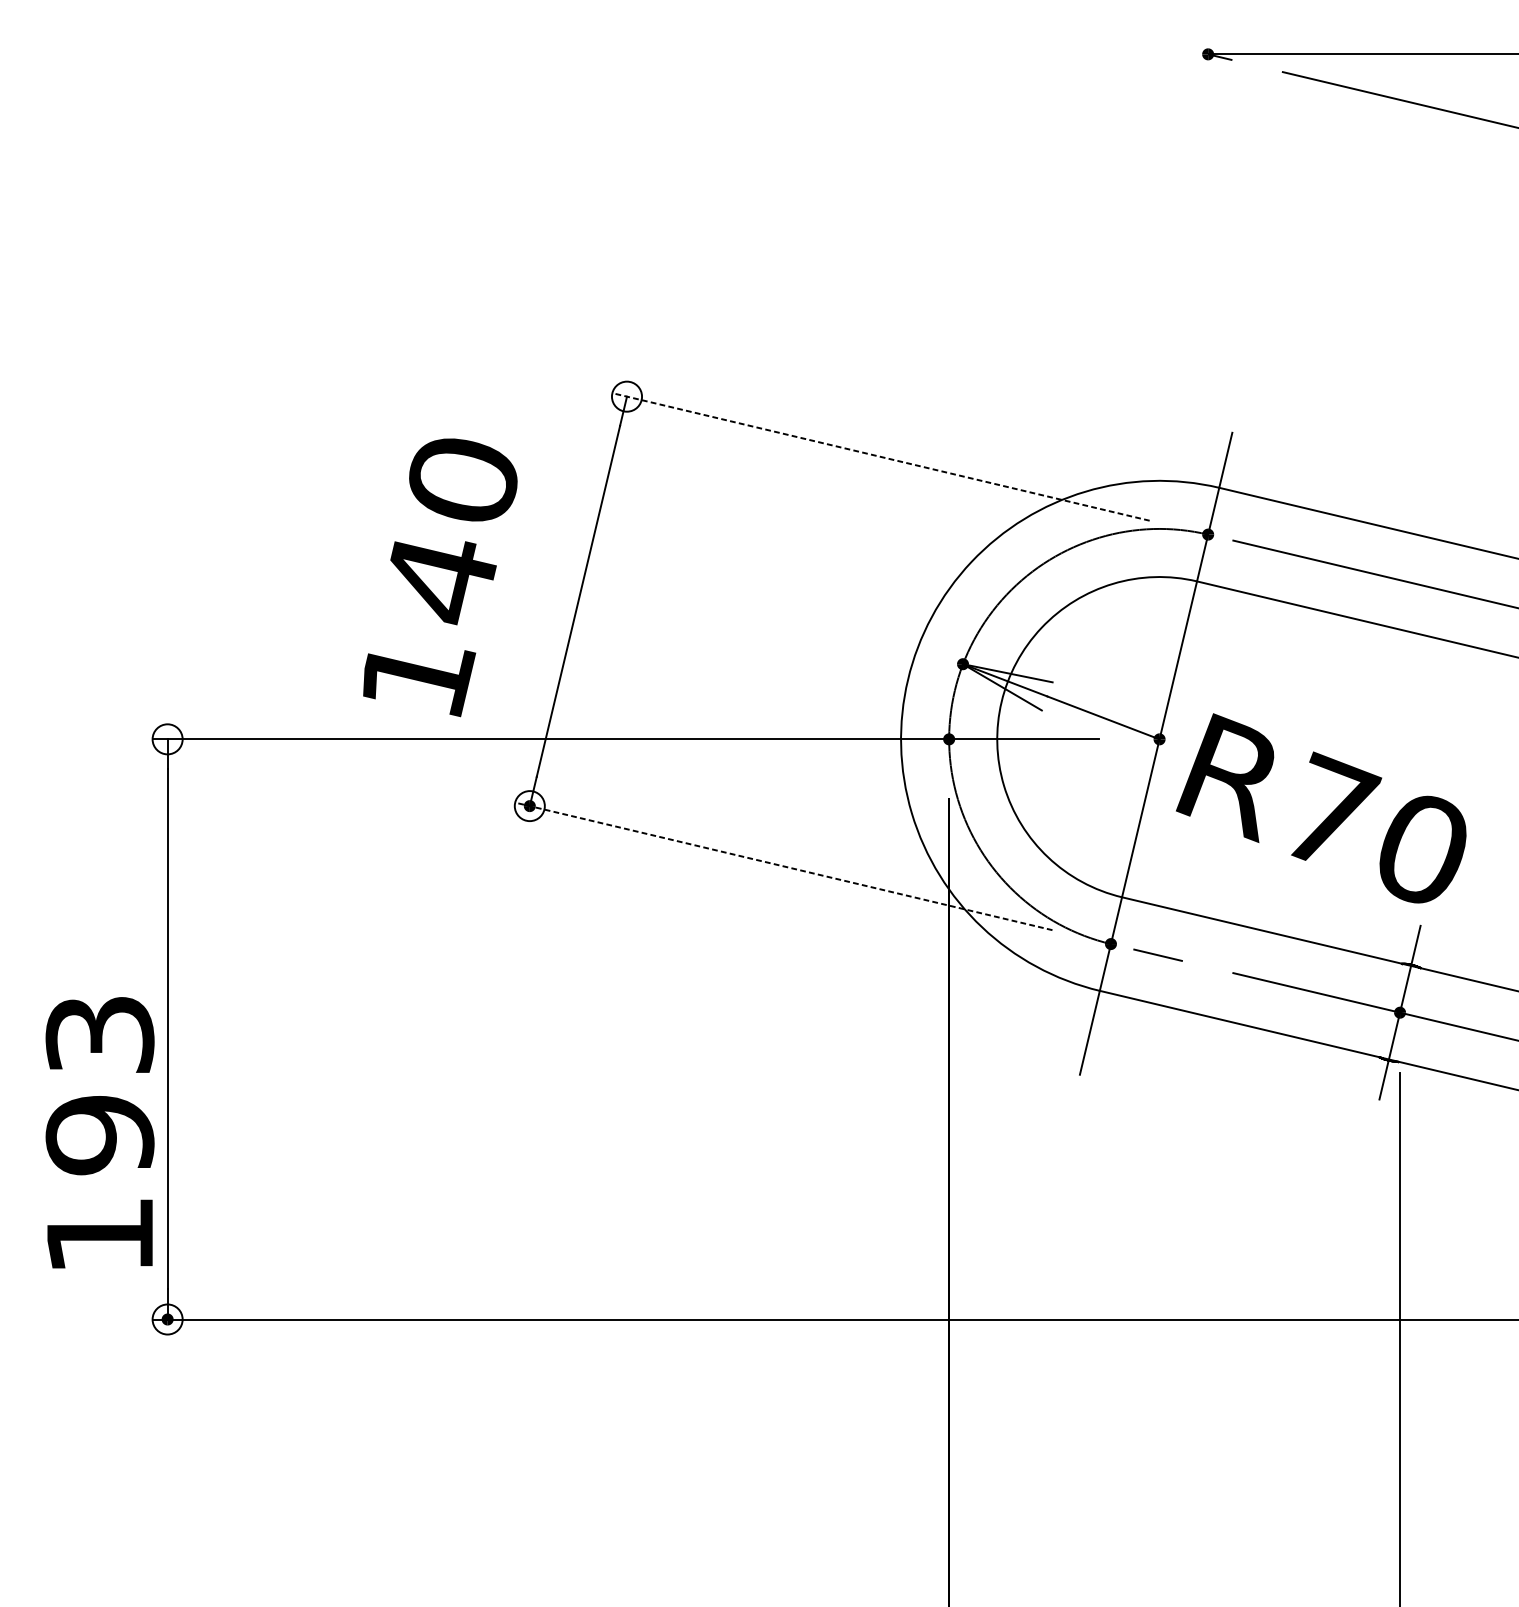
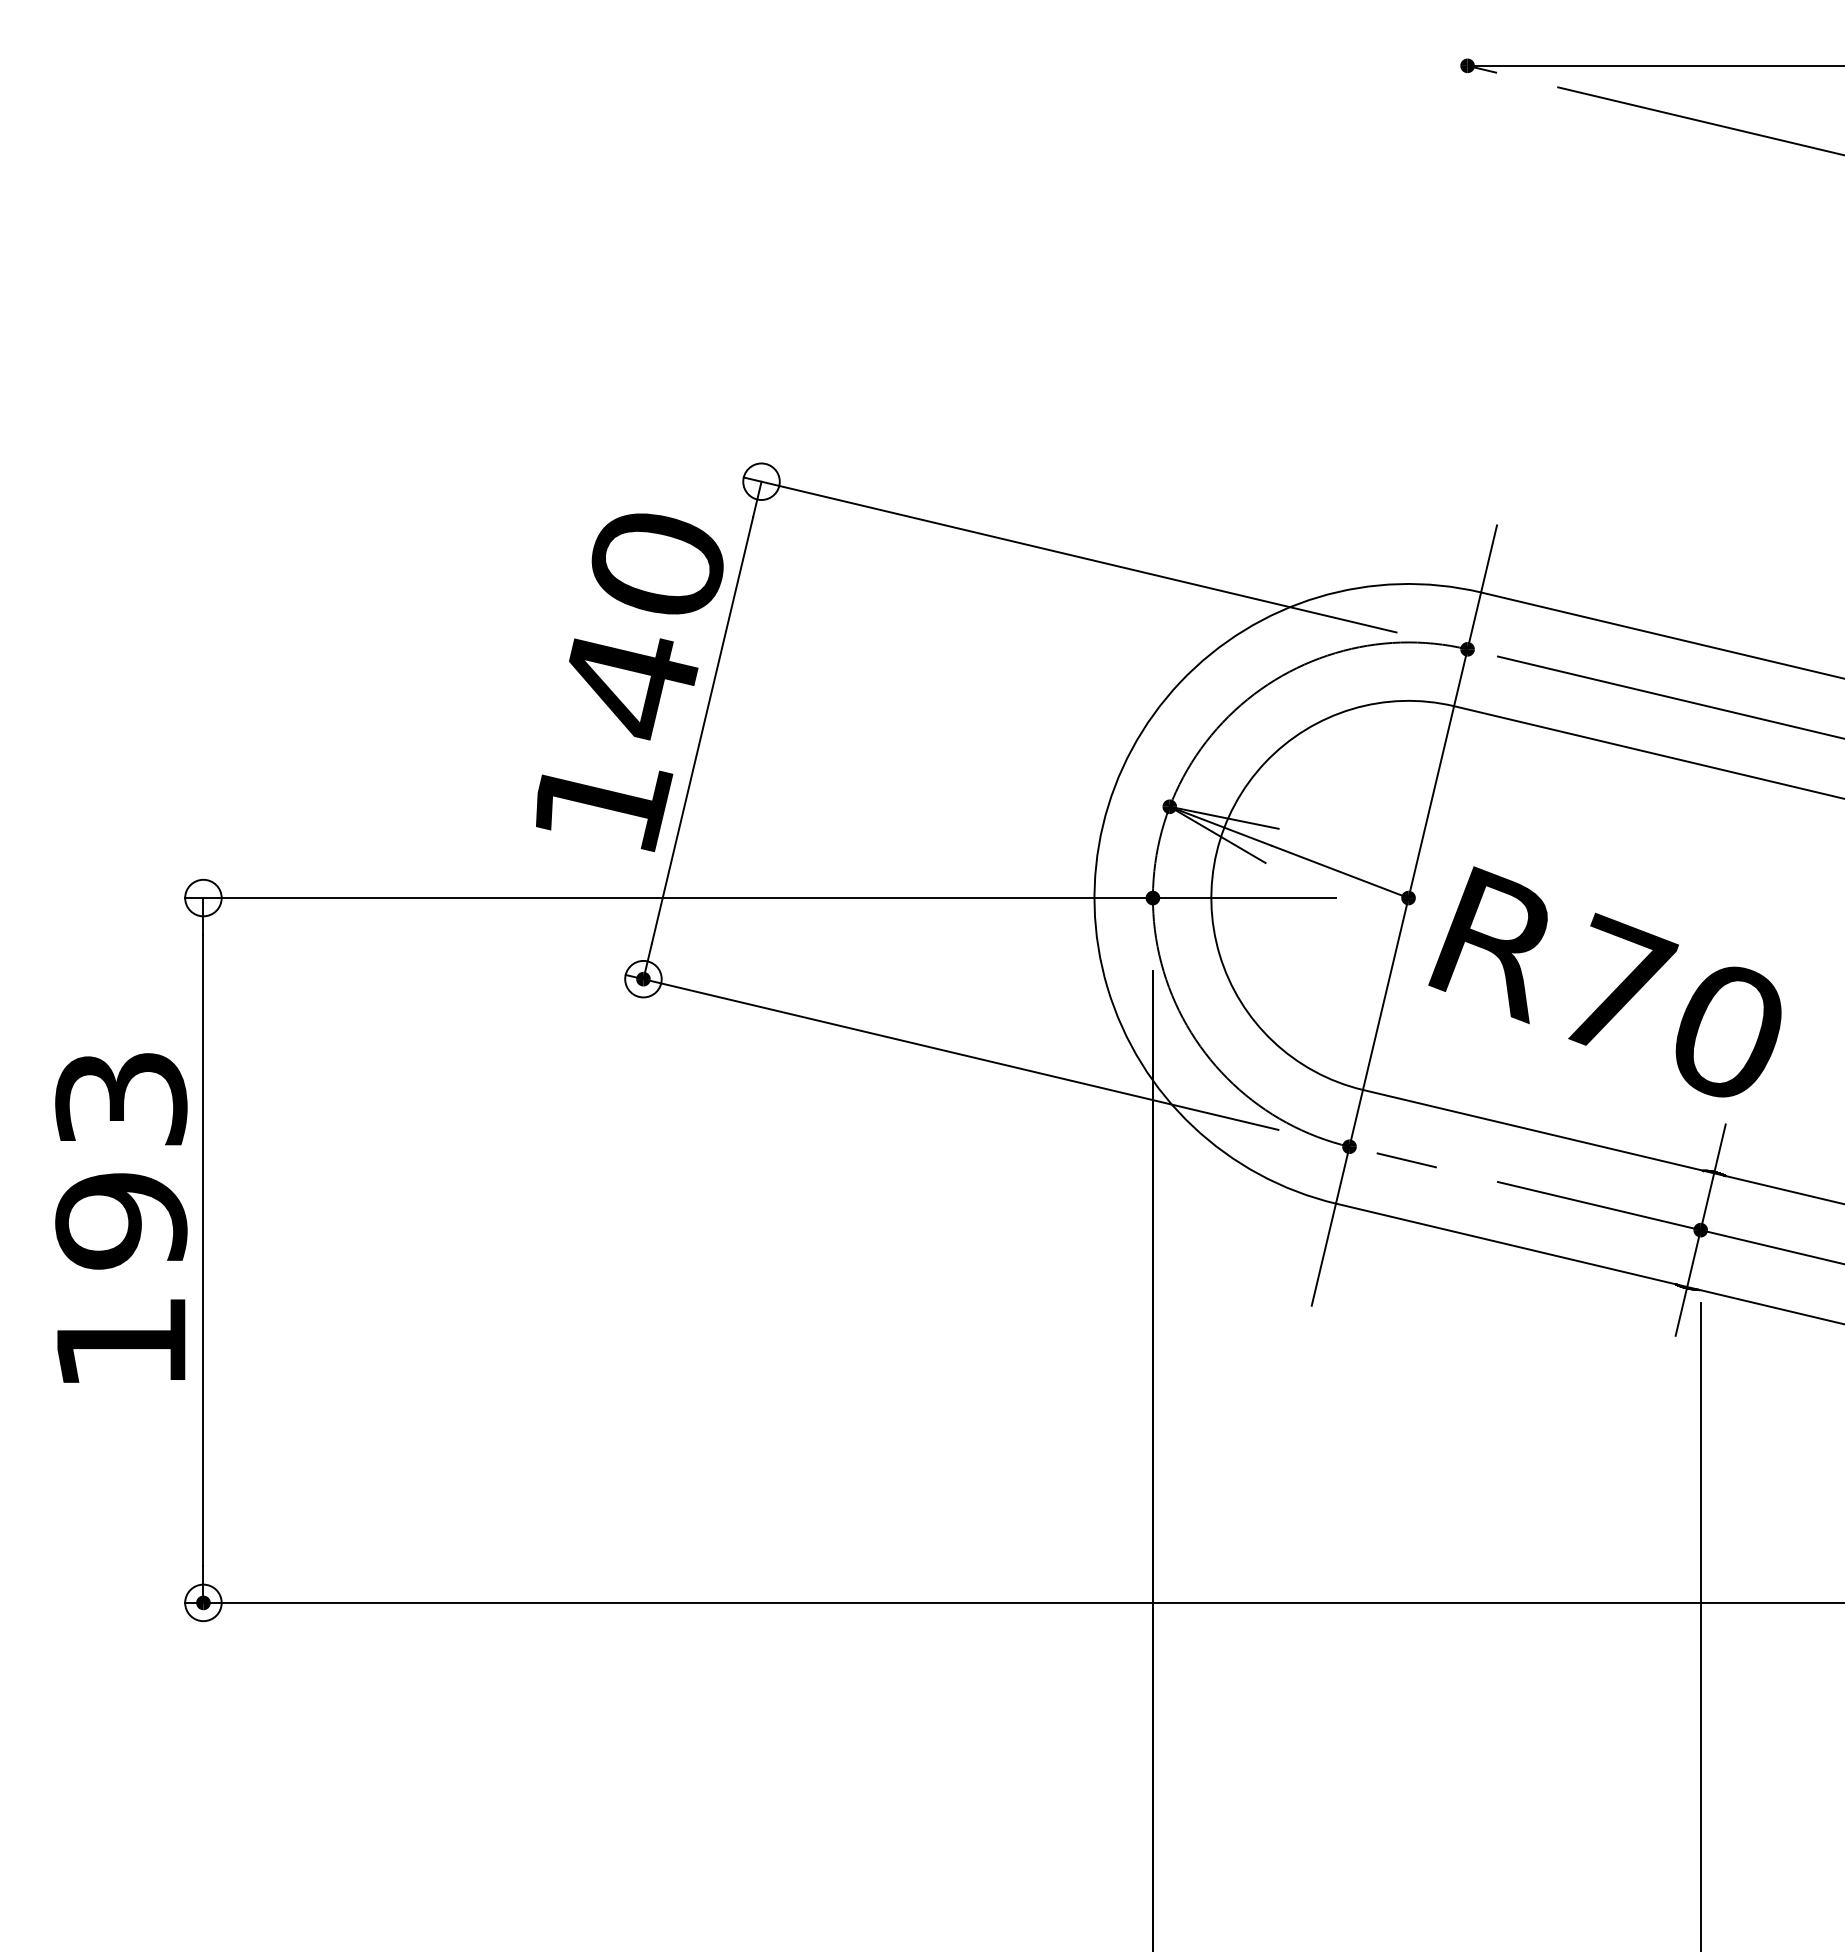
line: (880, 456) -> (1069, 554), dashed -> solid
text: (440, 577) -> (629, 682), moved
line: (783, 866) -> (951, 1052), dashed -> solid
text: (100, 1132) -> (121, 1217), moved

